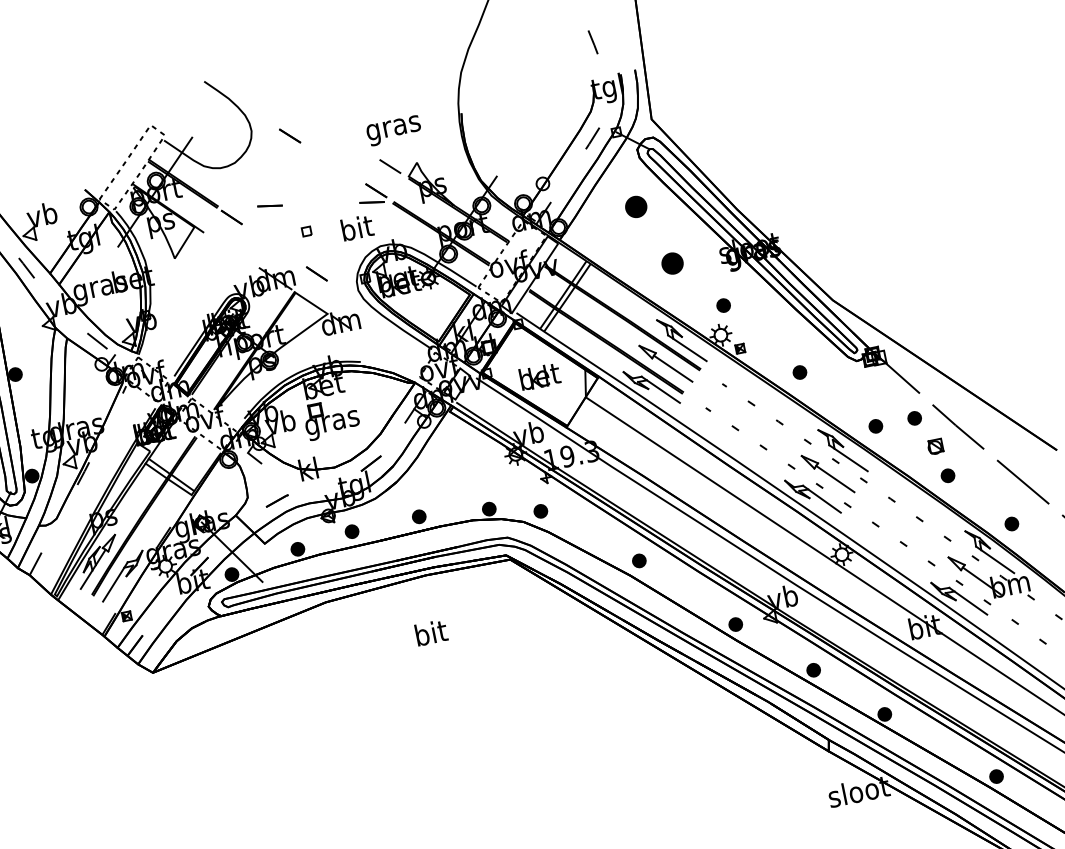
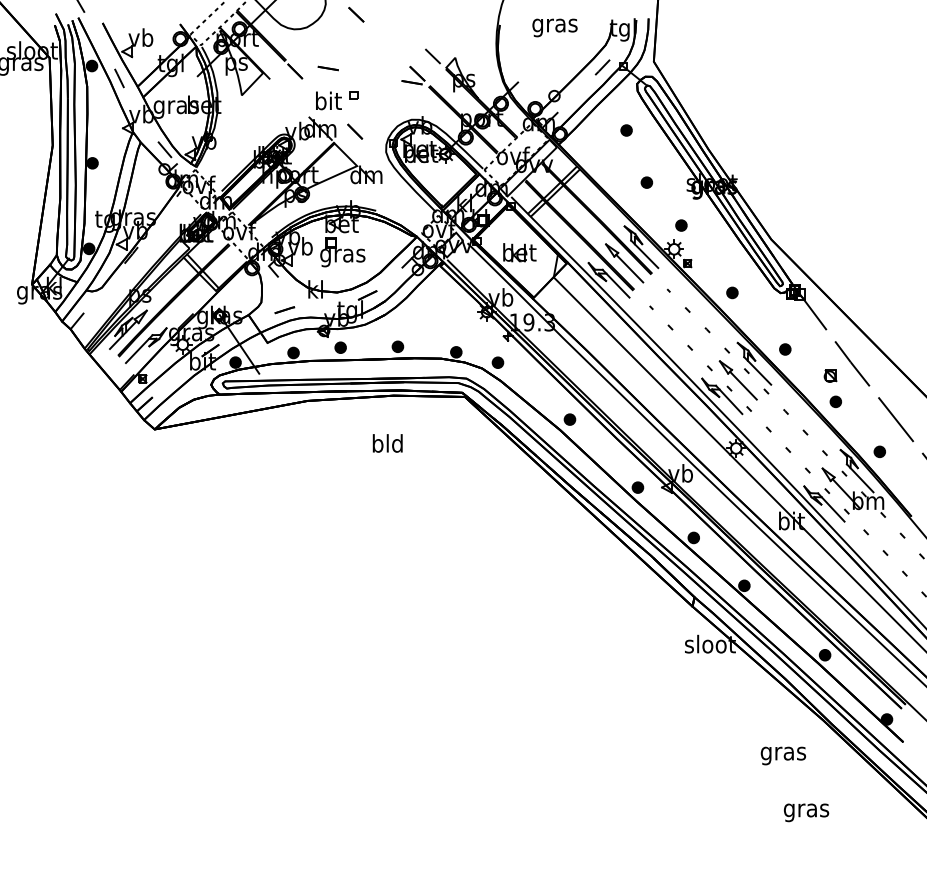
text: (393, 130) -> (554, 27), moved
part: (636, 206) -> (626, 130), size x0.62
text: (356, 227) -> (328, 100), moved
part: (672, 263) -> (646, 182), size x0.62
part: (914, 418) -> (818, 349), removed
text: (430, 633) -> (387, 443), bit -> bld

